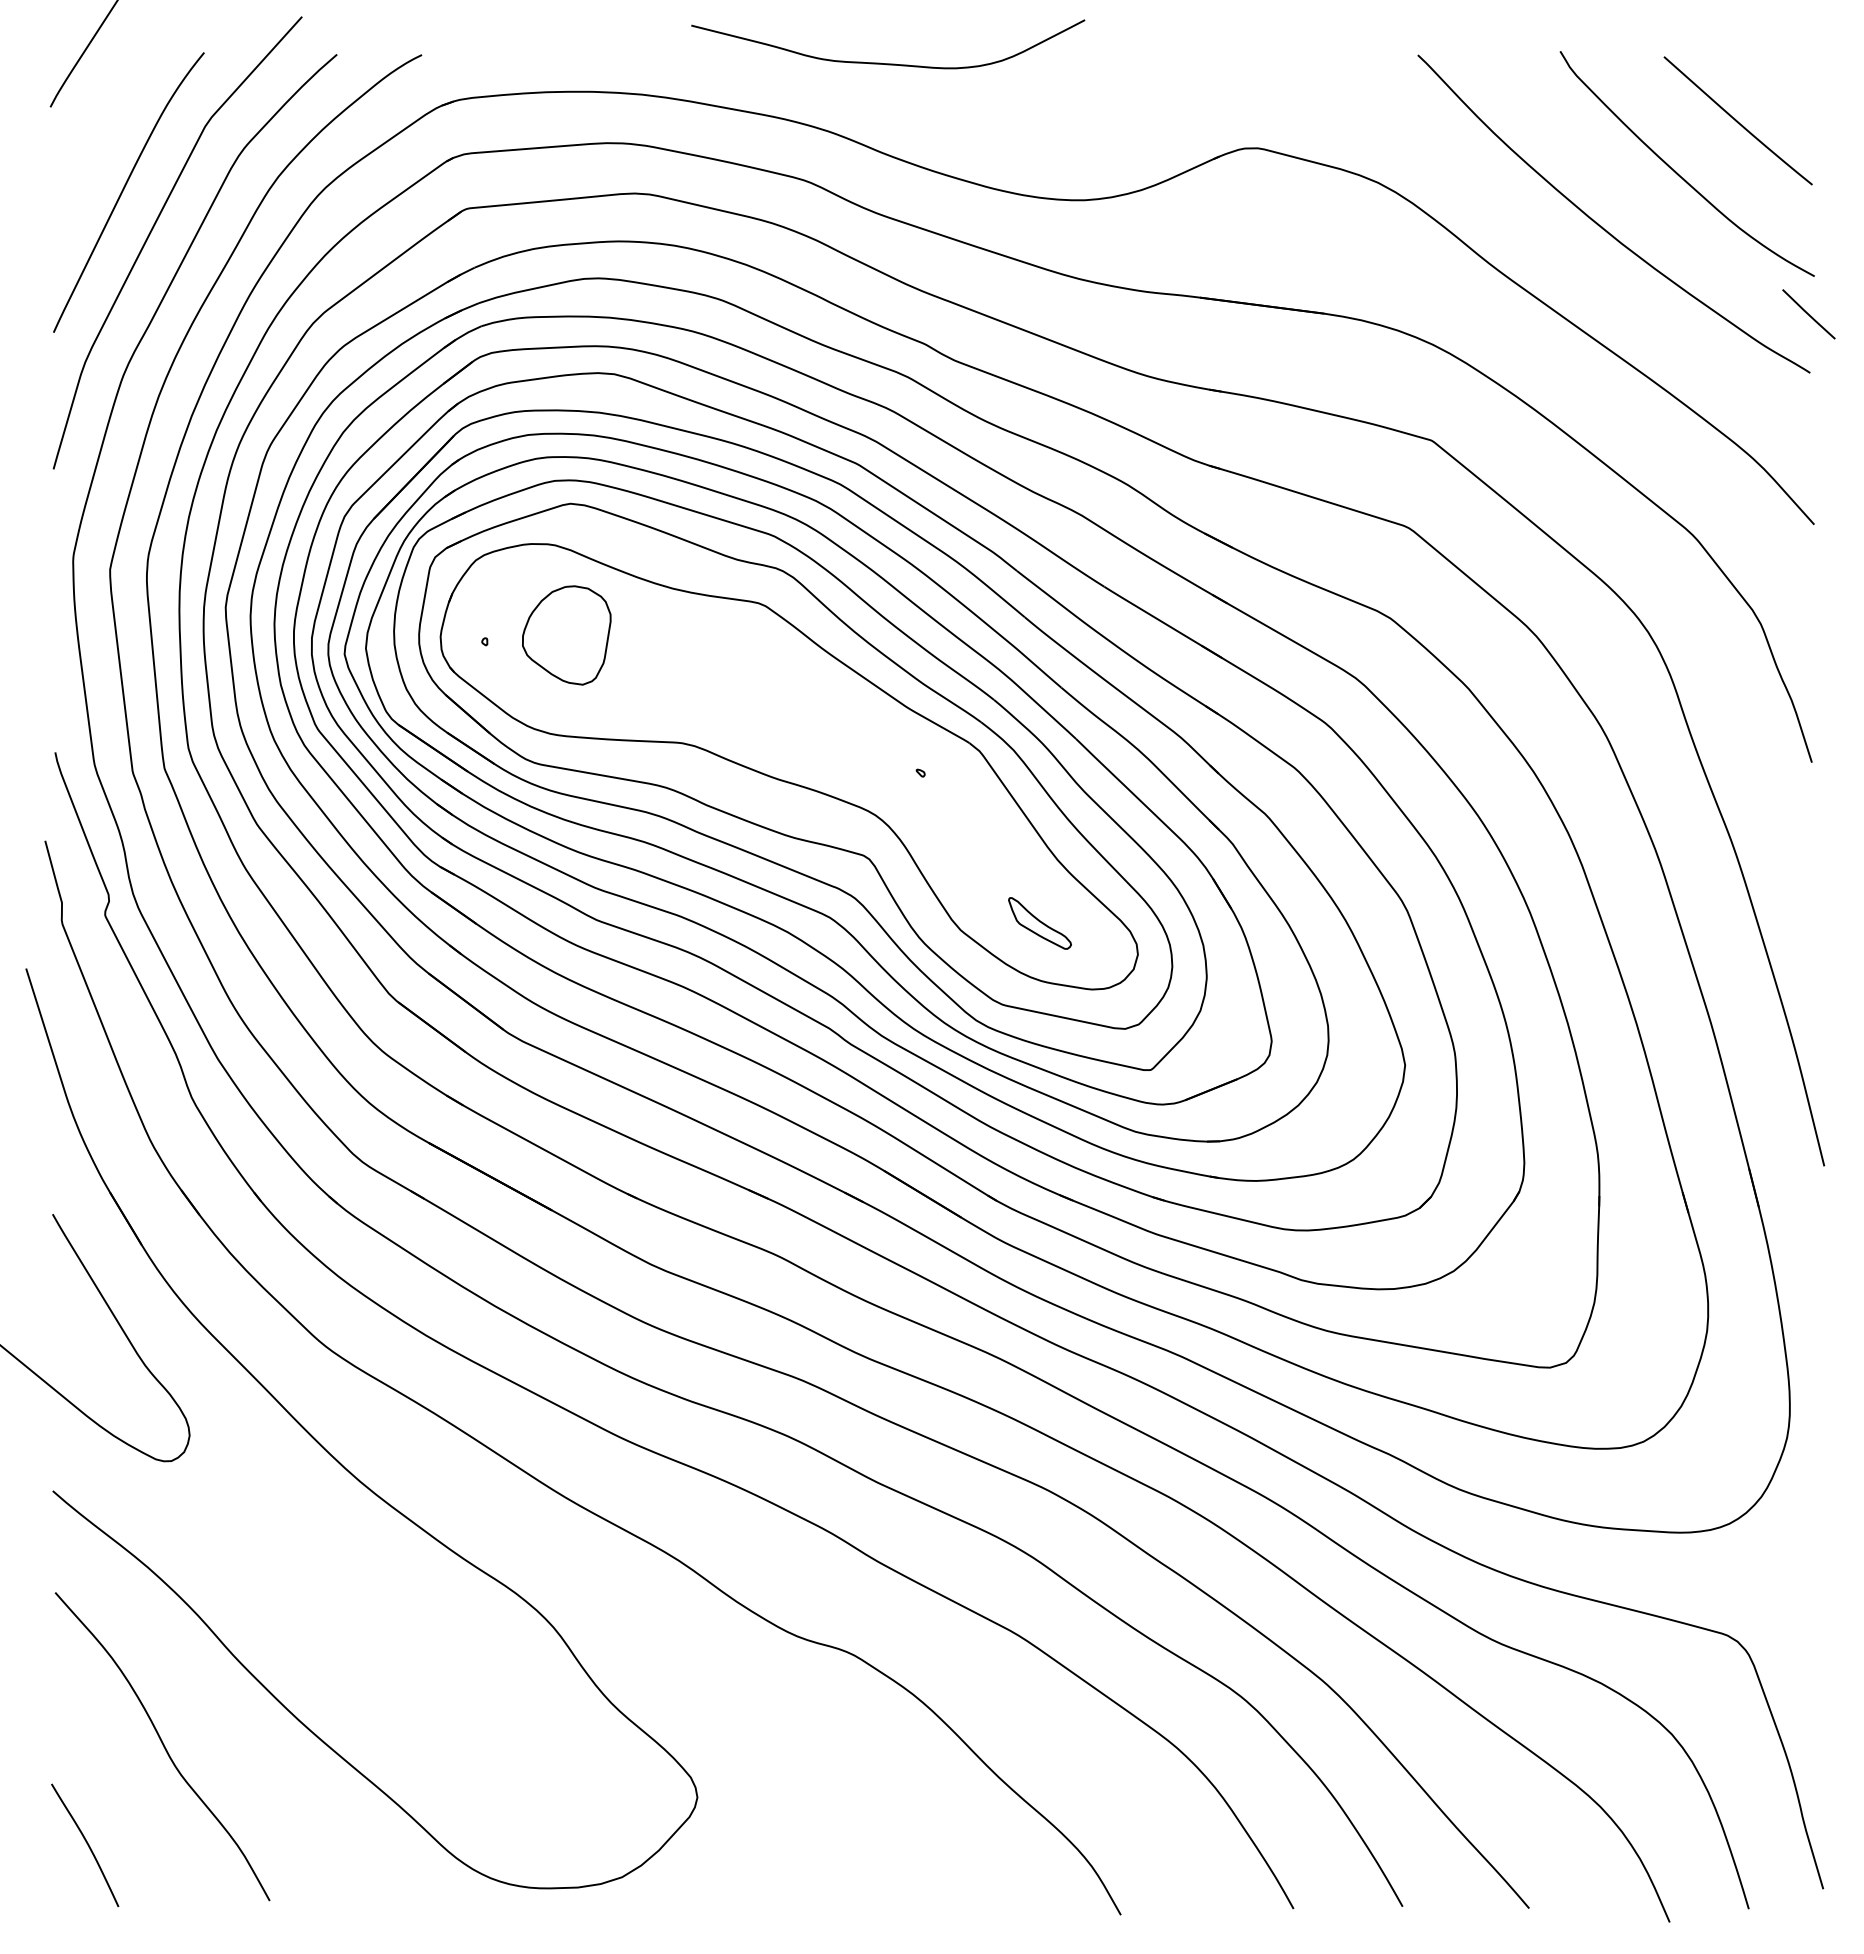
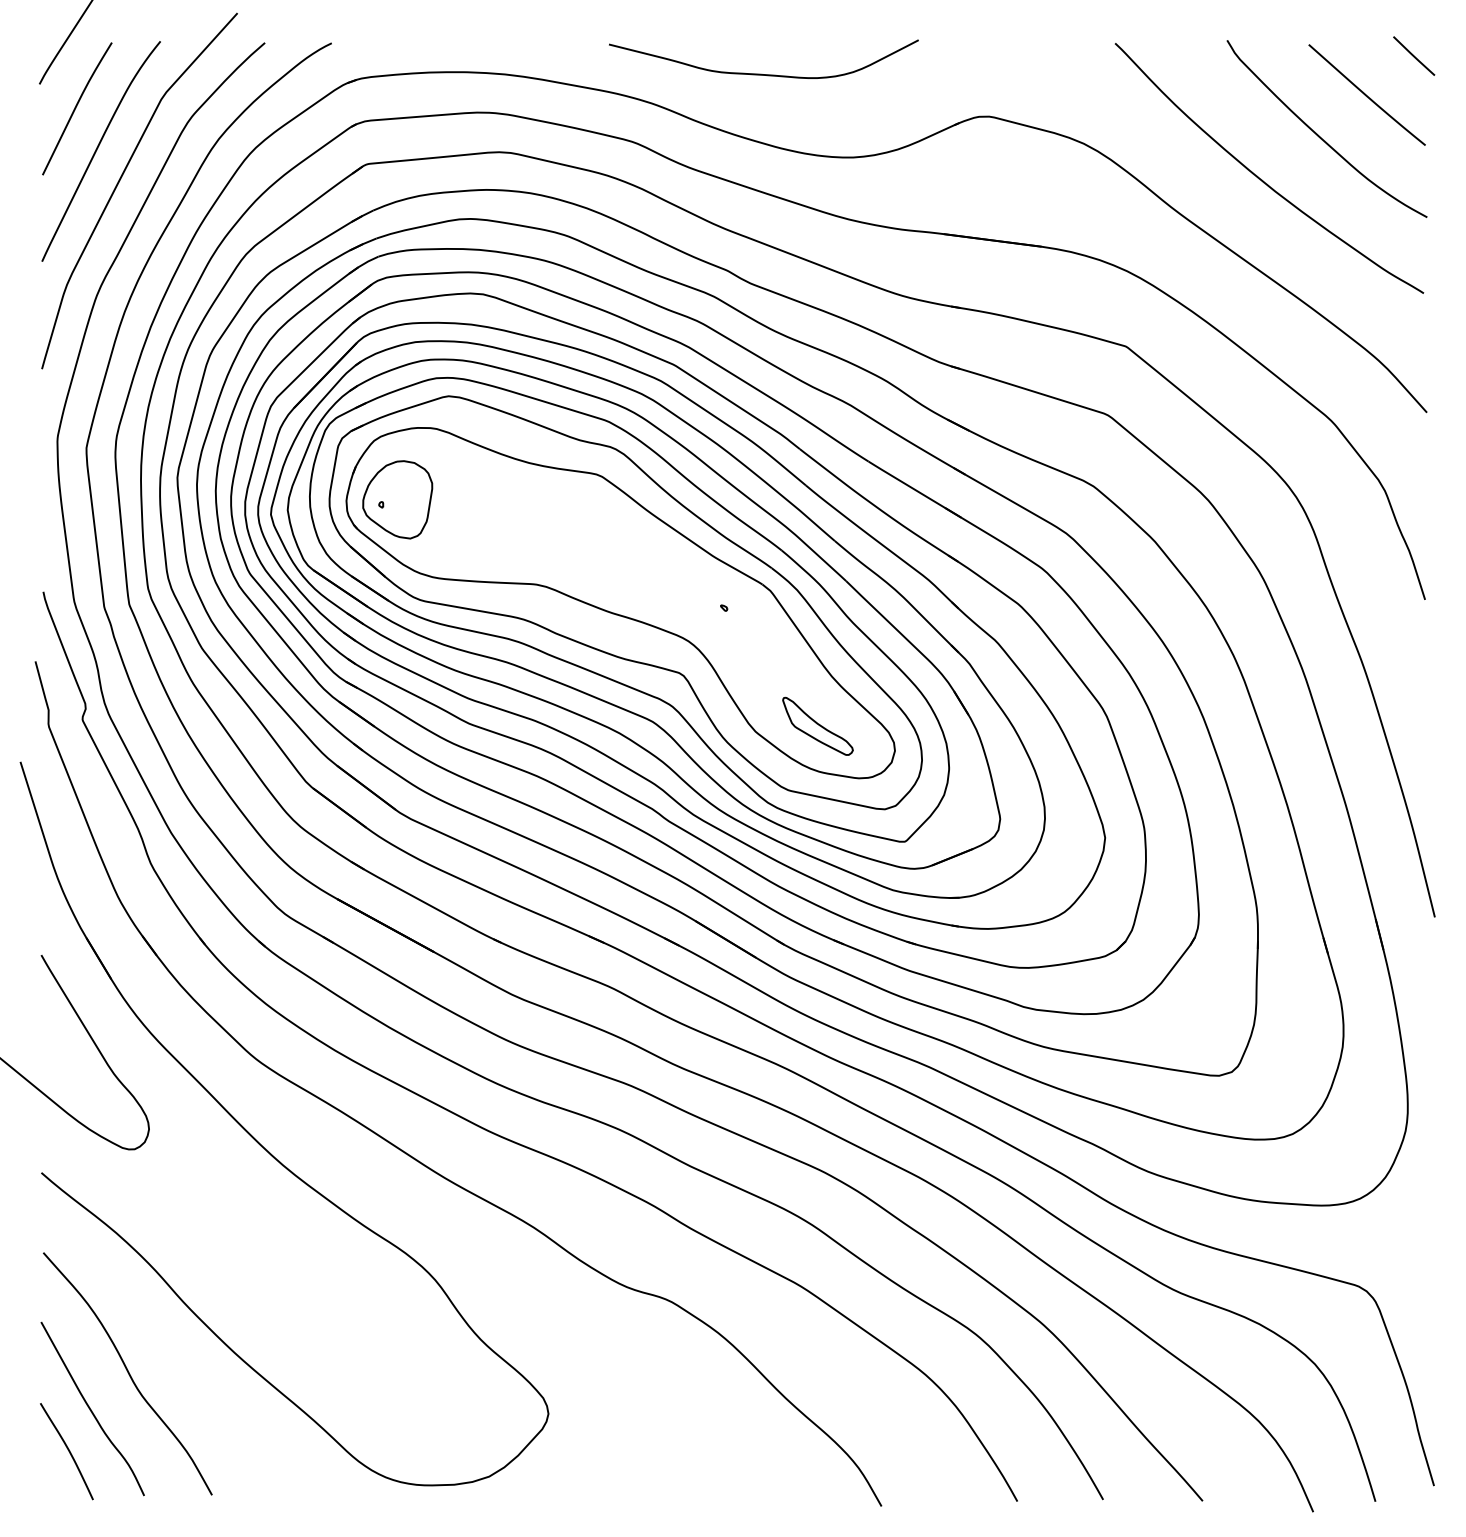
curve: (888, 63) -> (764, 74), moved
curve: (96, 138) -> (75, 108), added
line: (1808, 314) -> (1413, 56), moved
part: (566, 635) -> (397, 499), moved
part: (1039, 923) -> (817, 726), size x1.43
curve: (115, 1790) -> (90, 1408), added

